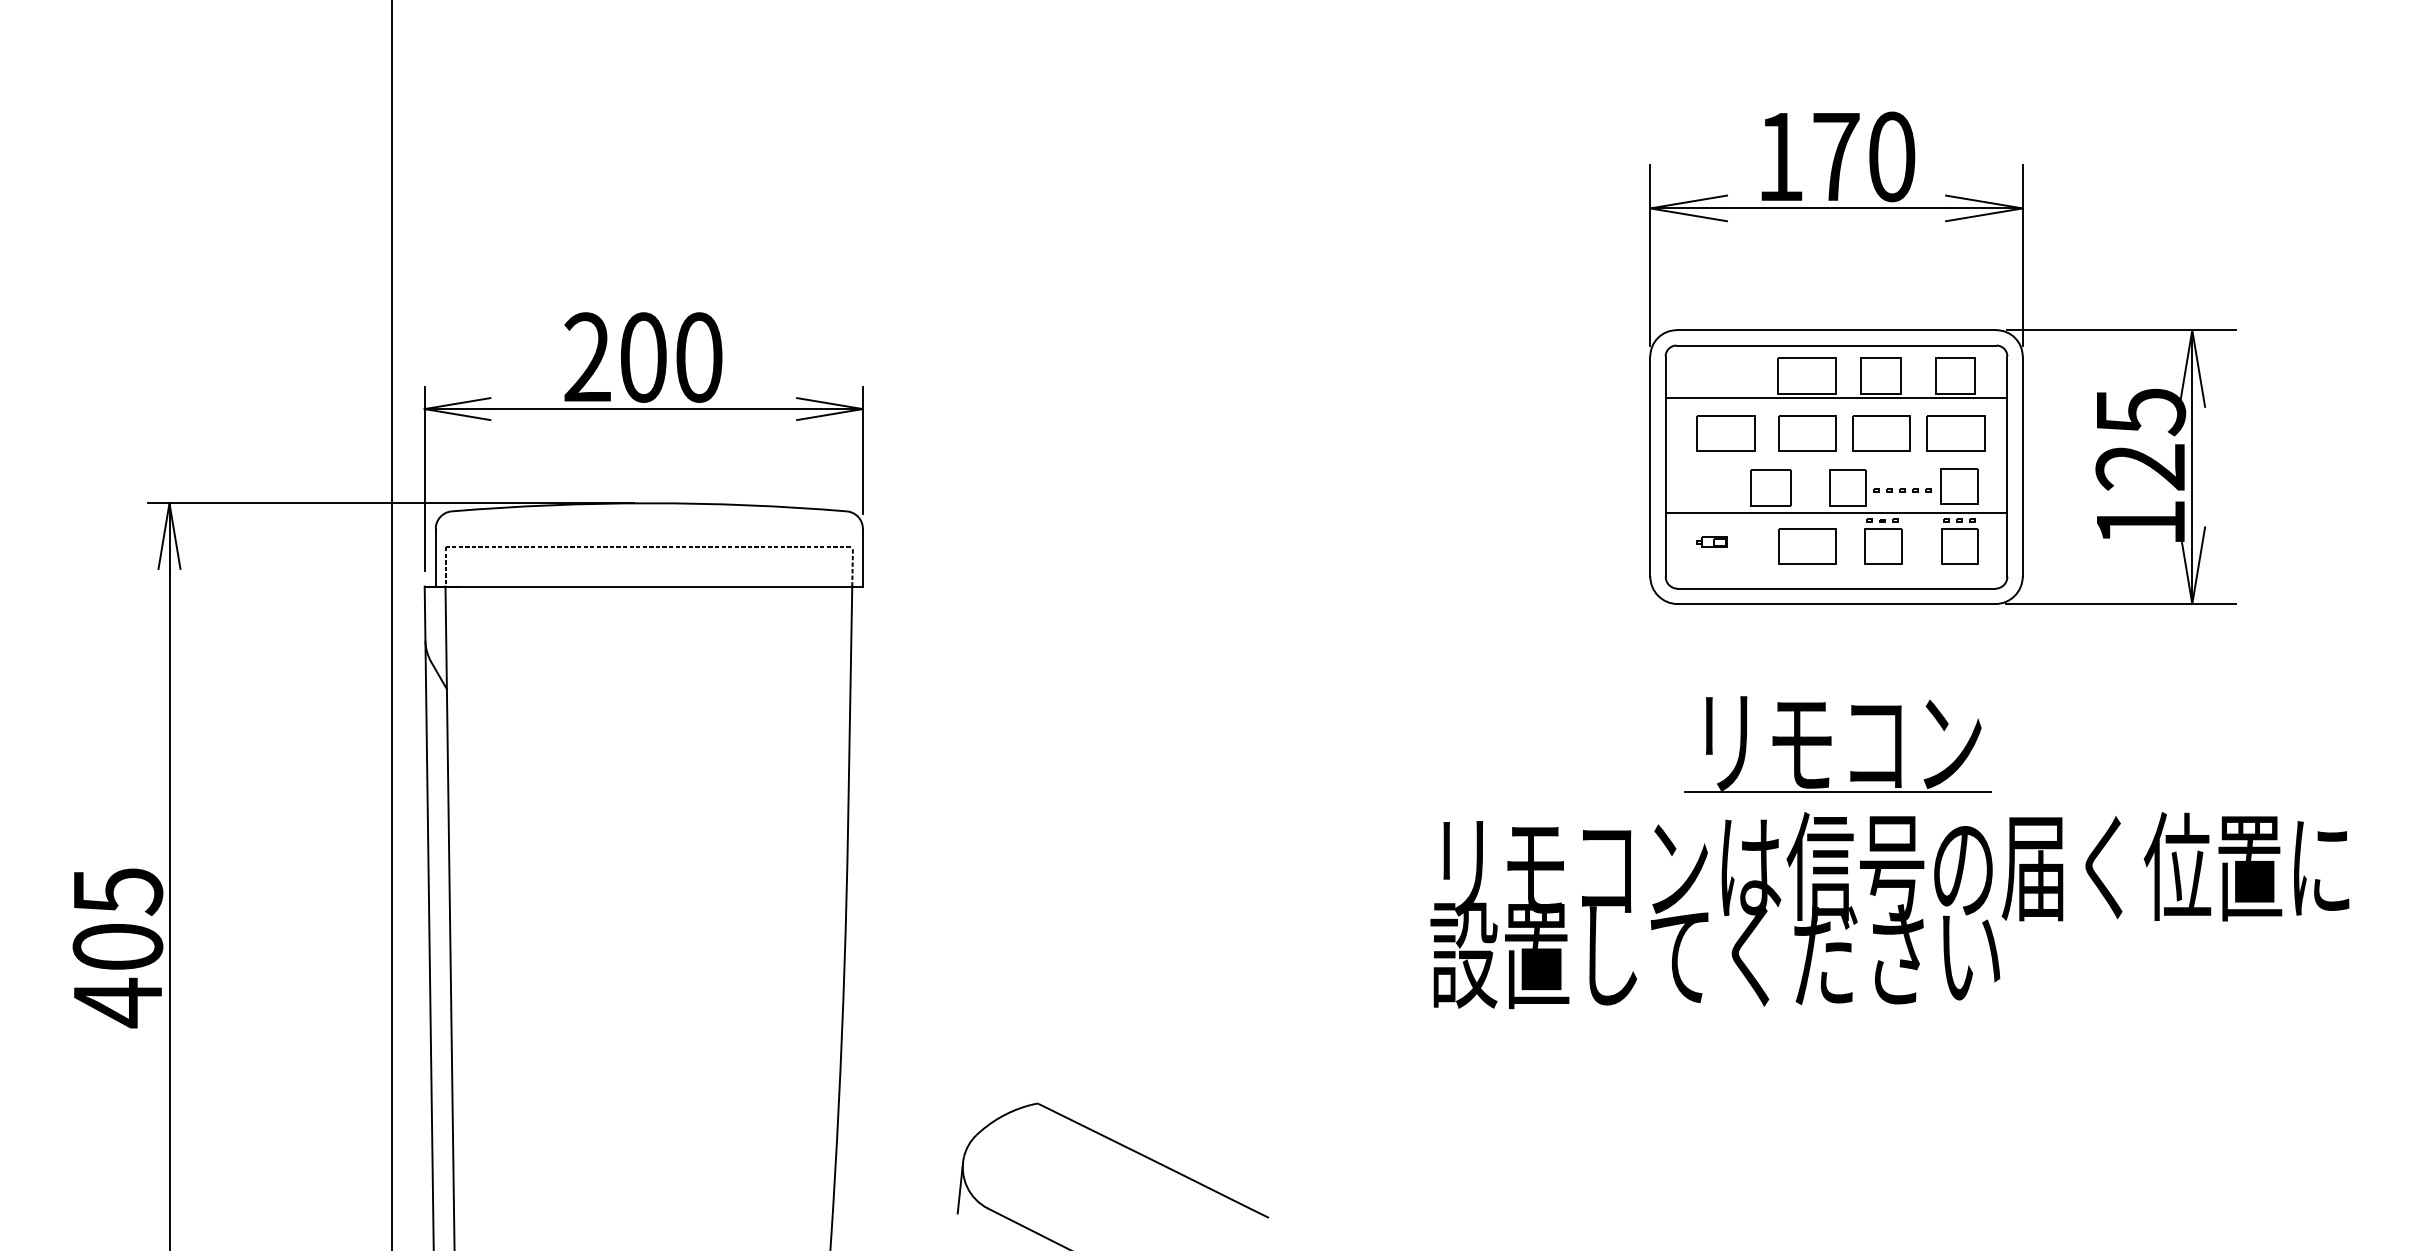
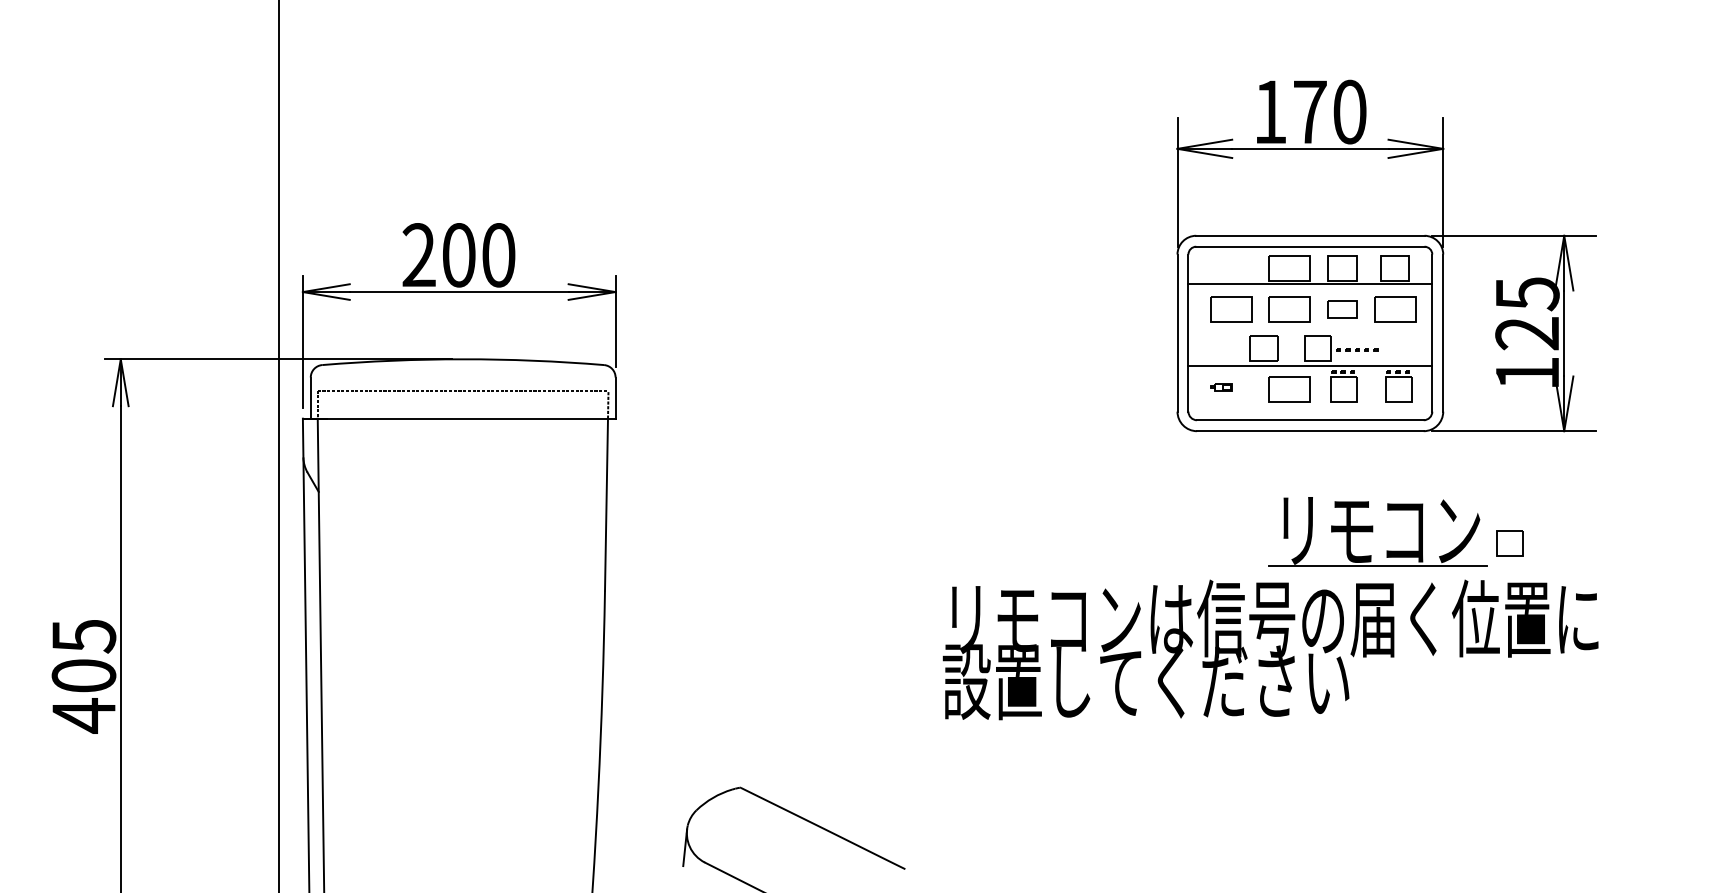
part: (1881, 433) -> (1342, 309), size x0.7
part: (1959, 486) -> (1510, 543), moved
part: (1837, 744) -> (1377, 531), moved
text: (1889, 910) -> (1270, 649), moved

